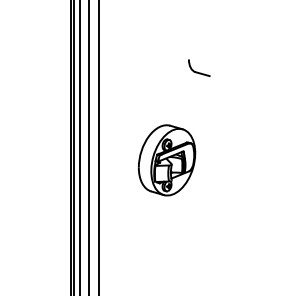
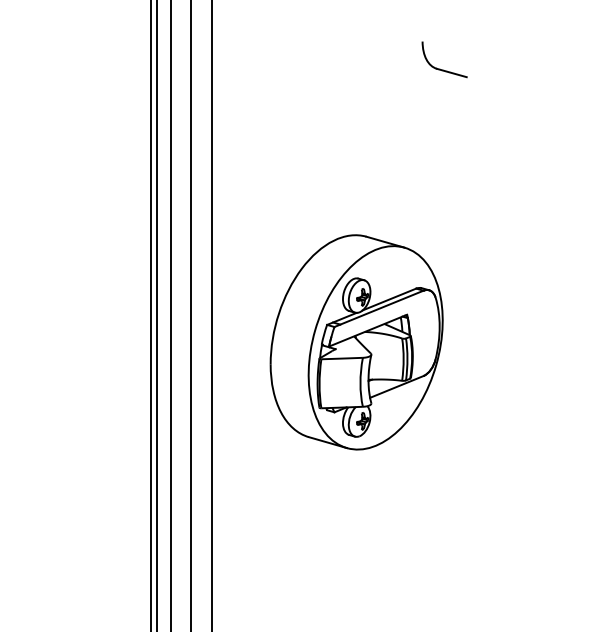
part: (199, 67) -> (445, 58), moved
part: (166, 160) -> (355, 342), size x1.43

